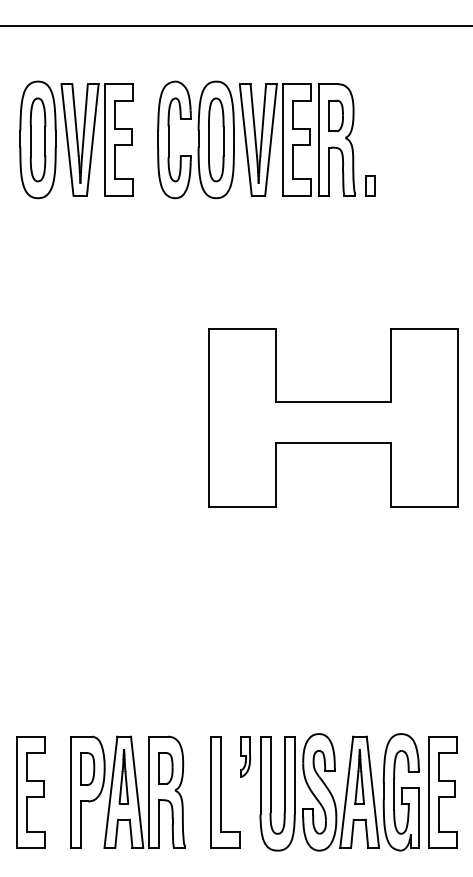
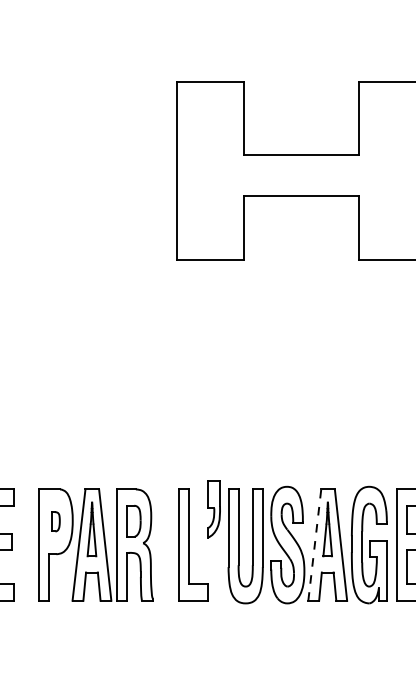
part: (245, 756) -> (213, 509), size x1.4
part: (87, 768) -> (55, 521), size x0.6
line: (346, 791) -> (314, 544), solid -> dashed

